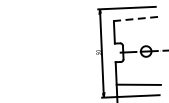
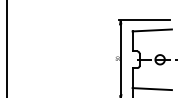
line: (136, 19) -> (152, 30), dashed -> solid

